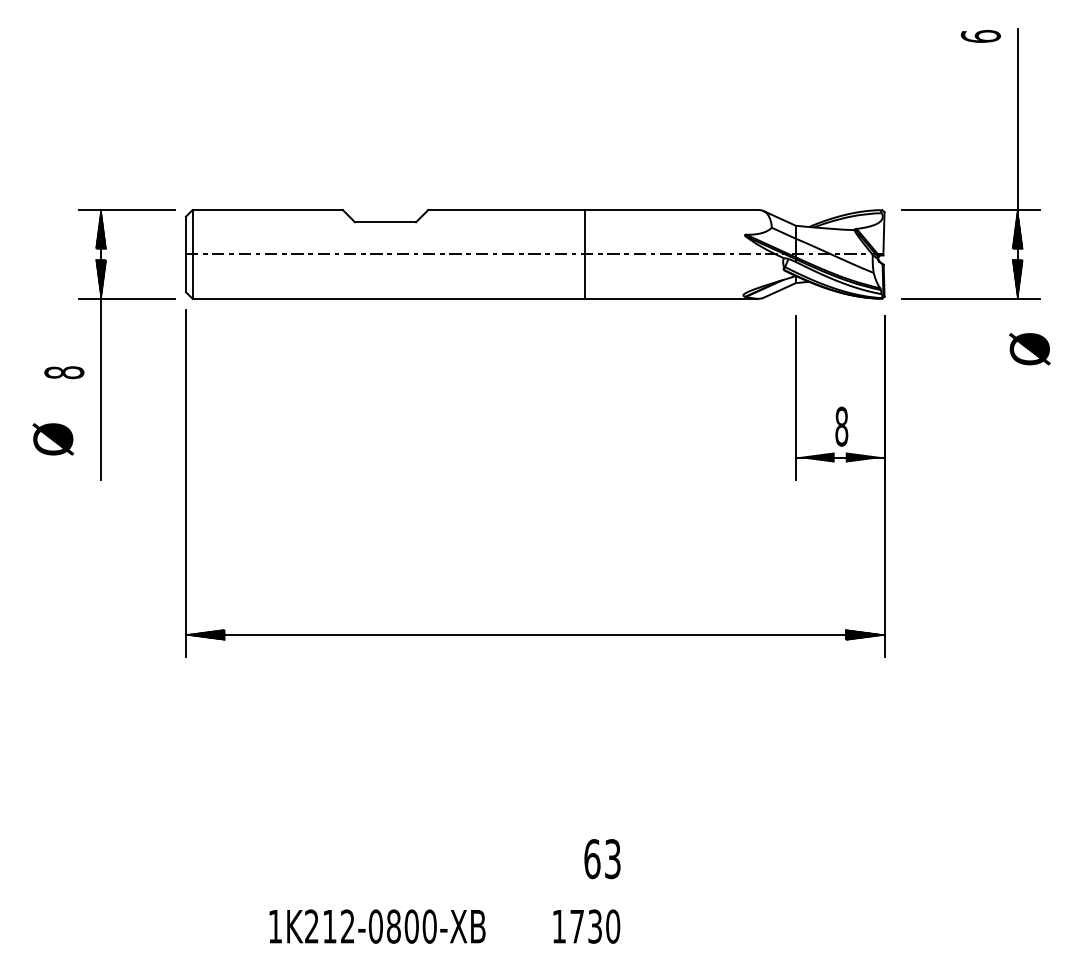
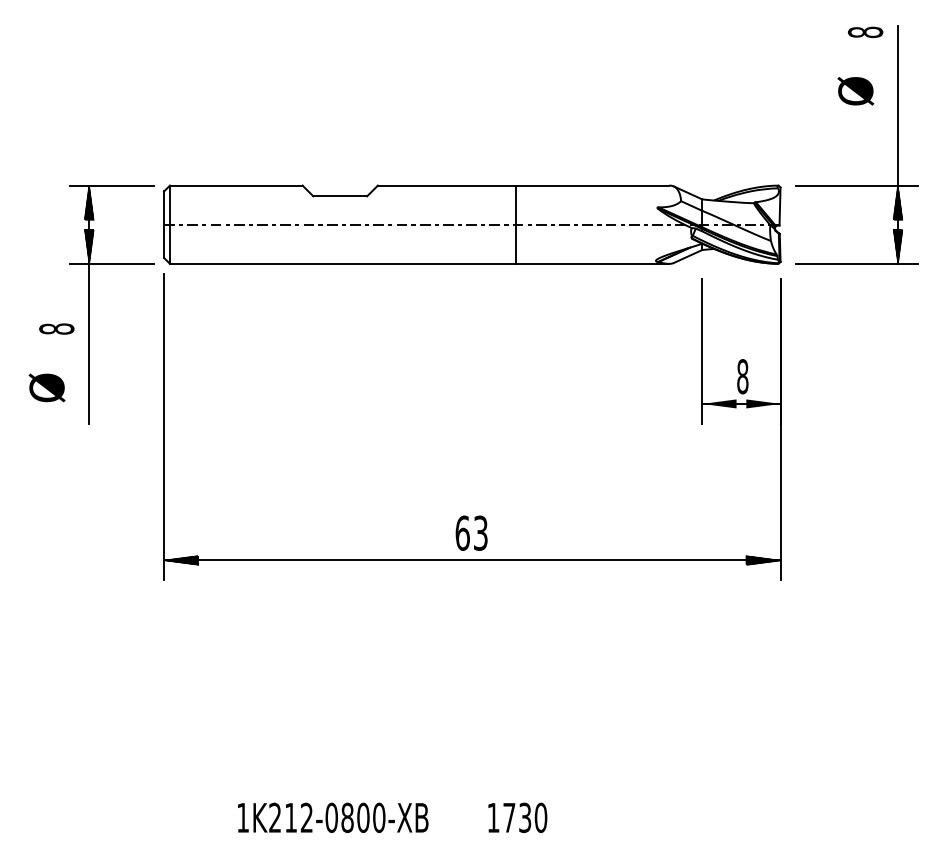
text: (980, 36) -> (865, 32), 6 -> 8
text: (1029, 349) -> (855, 91), moved
text: (602, 859) -> (471, 533), moved

